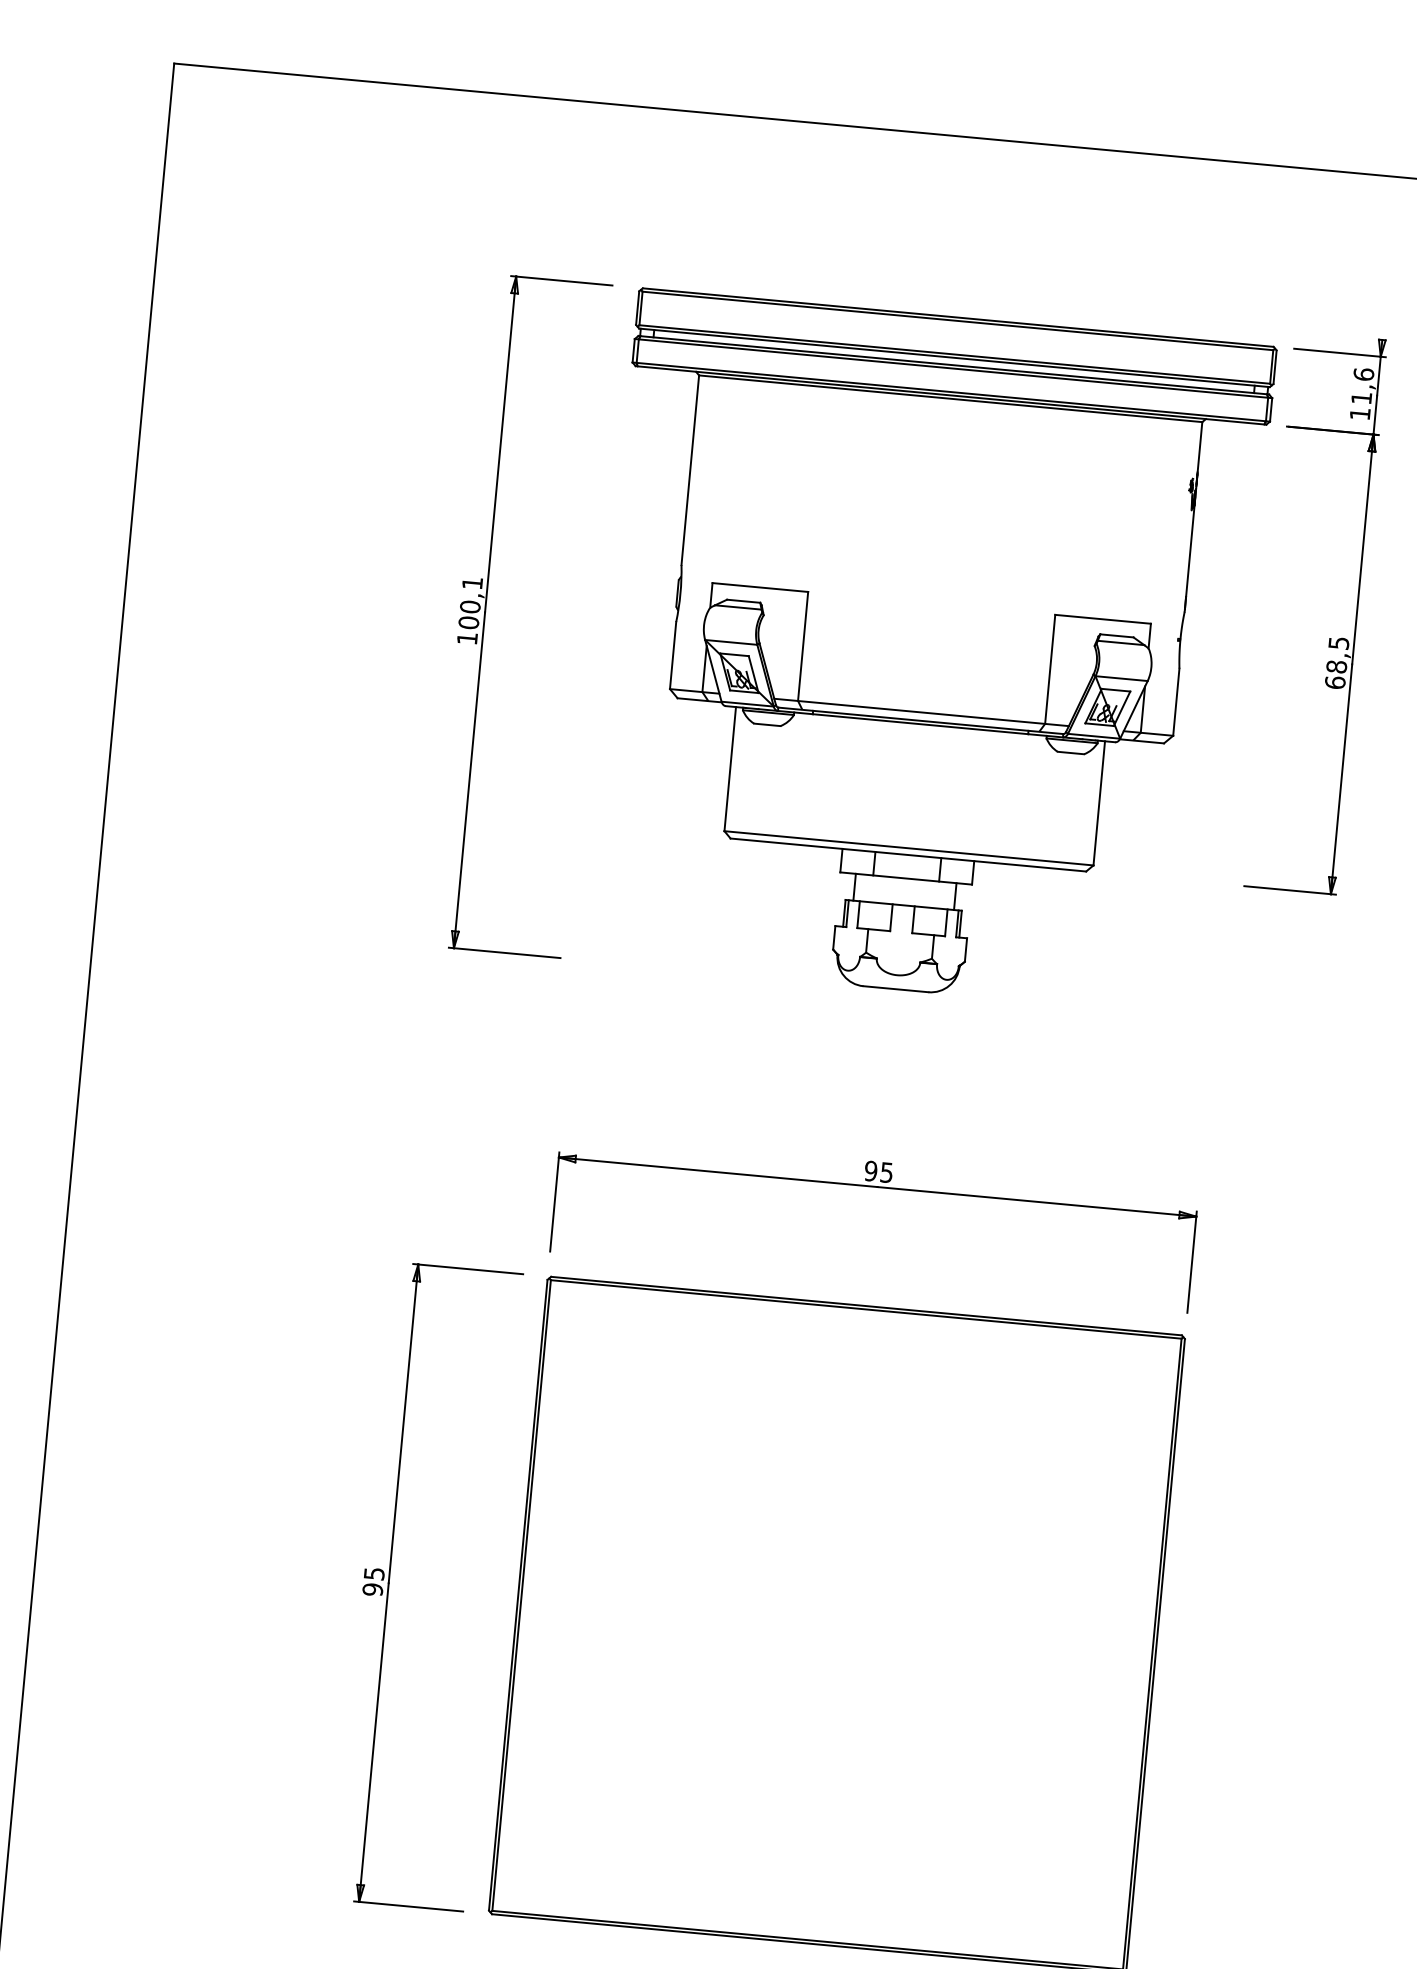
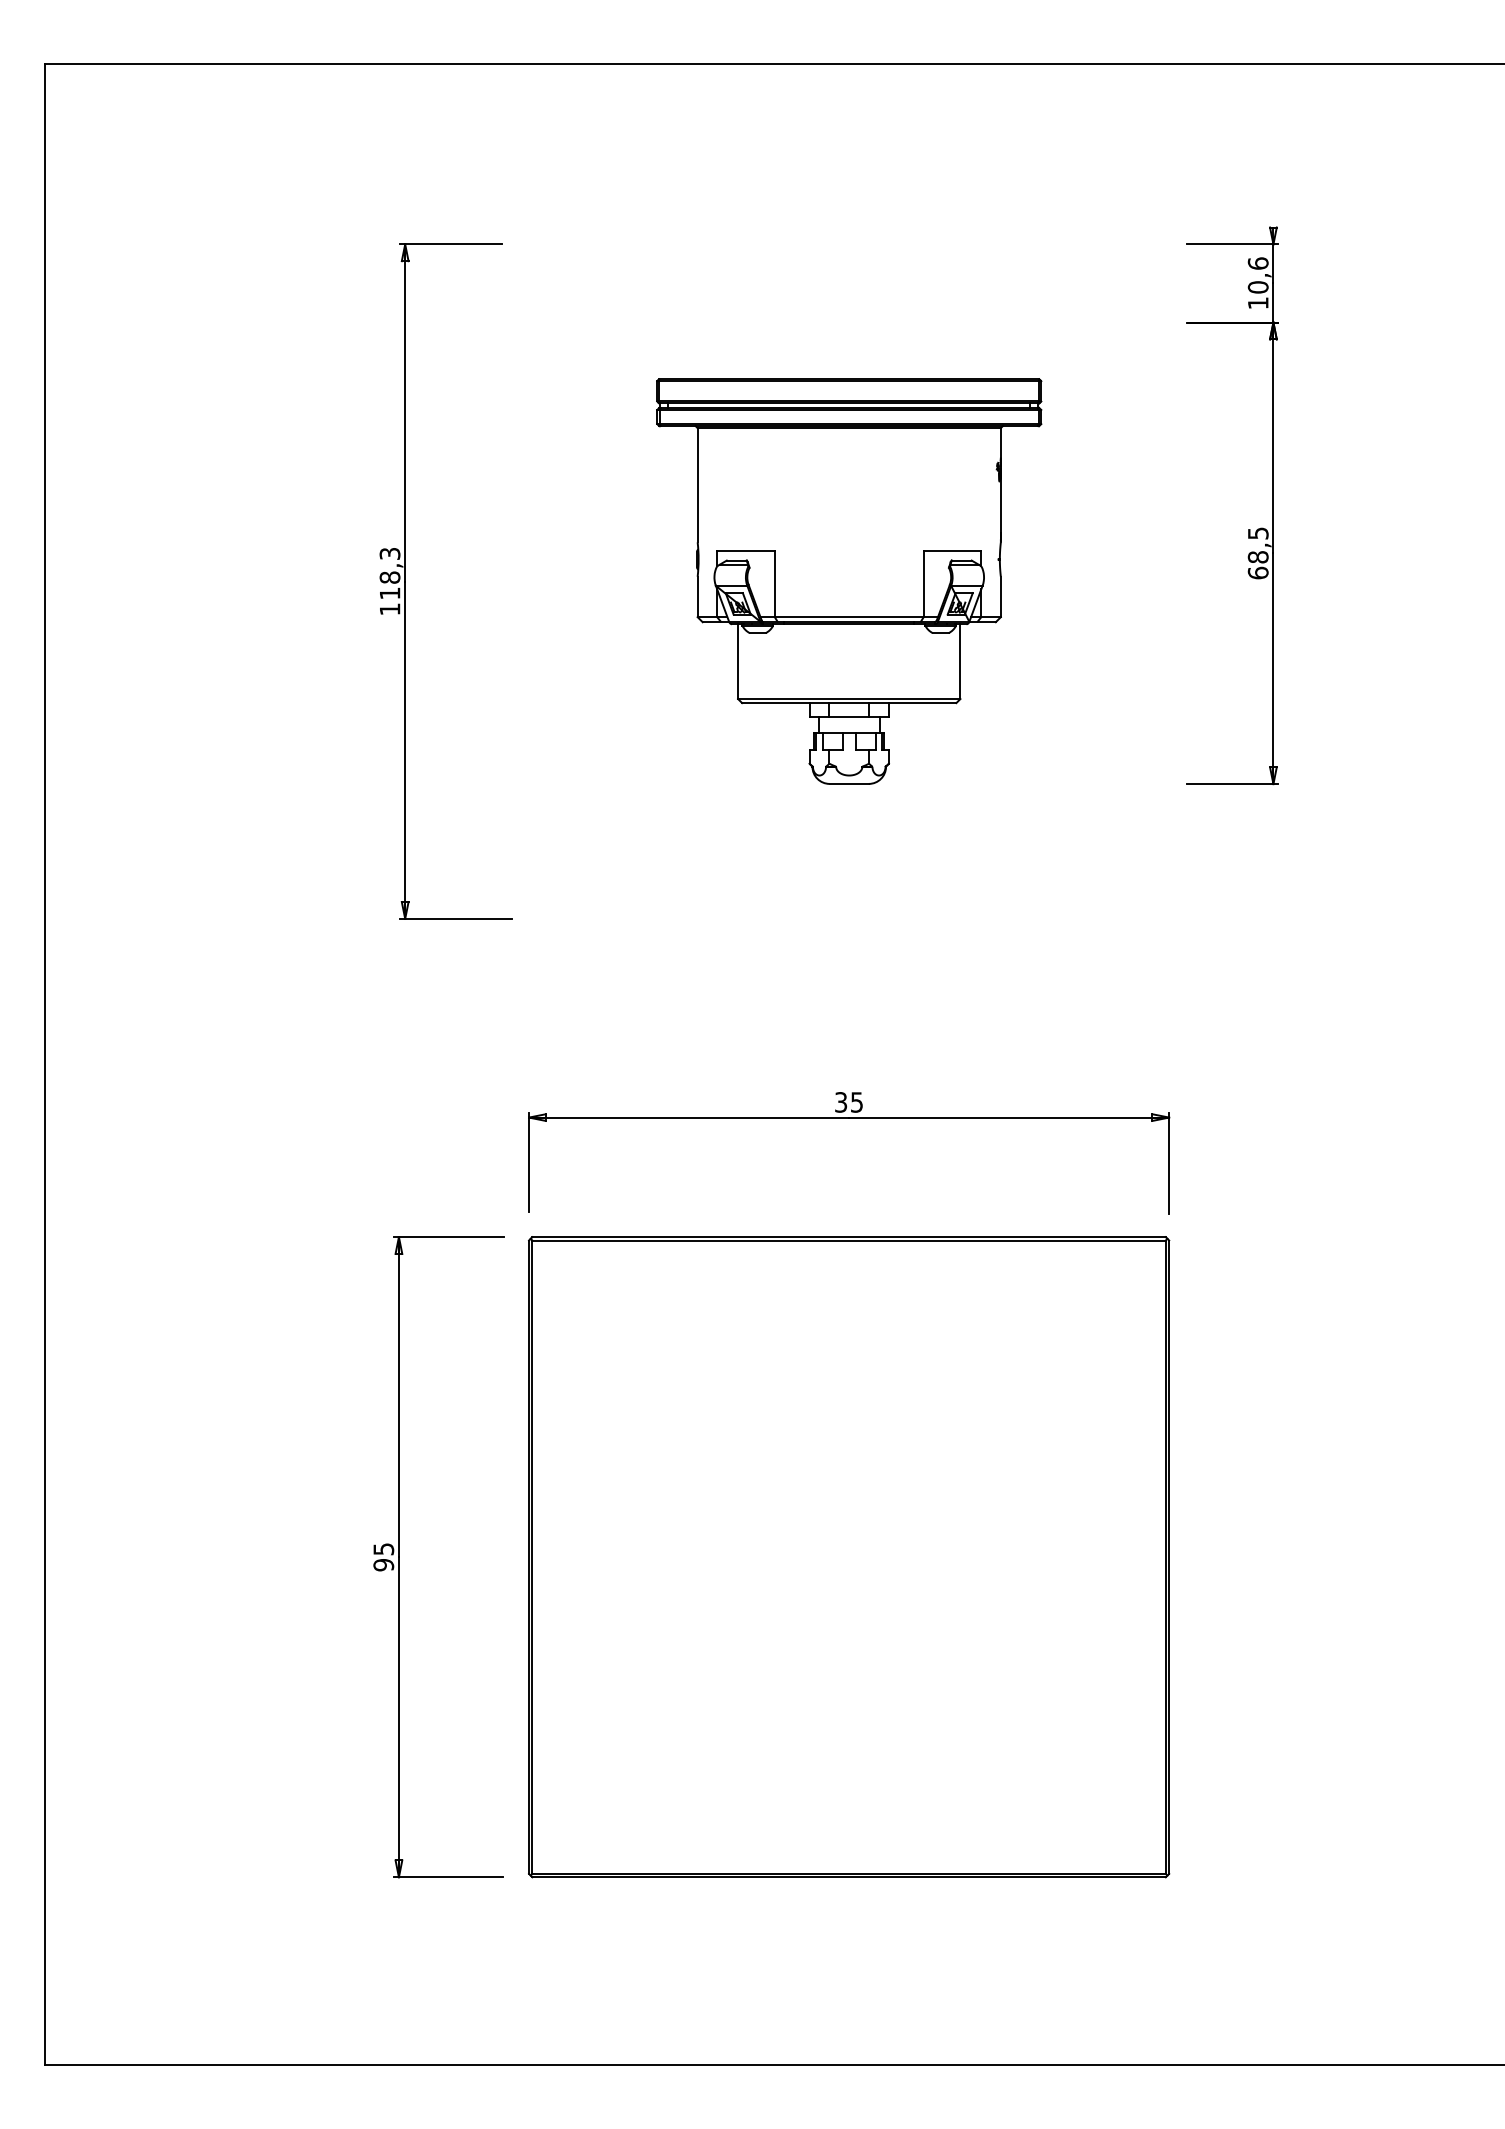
text: (1360, 398) -> (1257, 287), 11,6 -> 10,6
text: (470, 602) -> (389, 573), 100,1 -> 118,3
part: (927, 653) -> (849, 581), size x0.6
text: (870, 1171) -> (840, 1102), 95 -> 35

